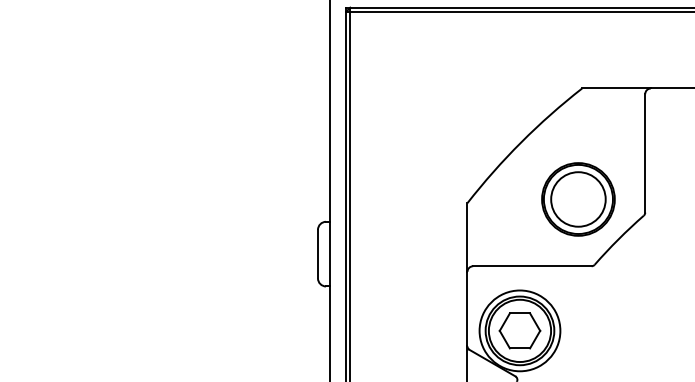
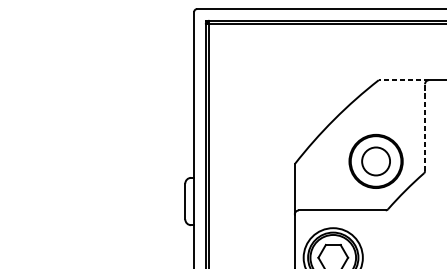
line: (616, 88) -> (403, 80), solid -> dashed
line: (645, 152) -> (425, 127), solid -> dashed
circle: (578, 199) -> (376, 161), size x0.7

